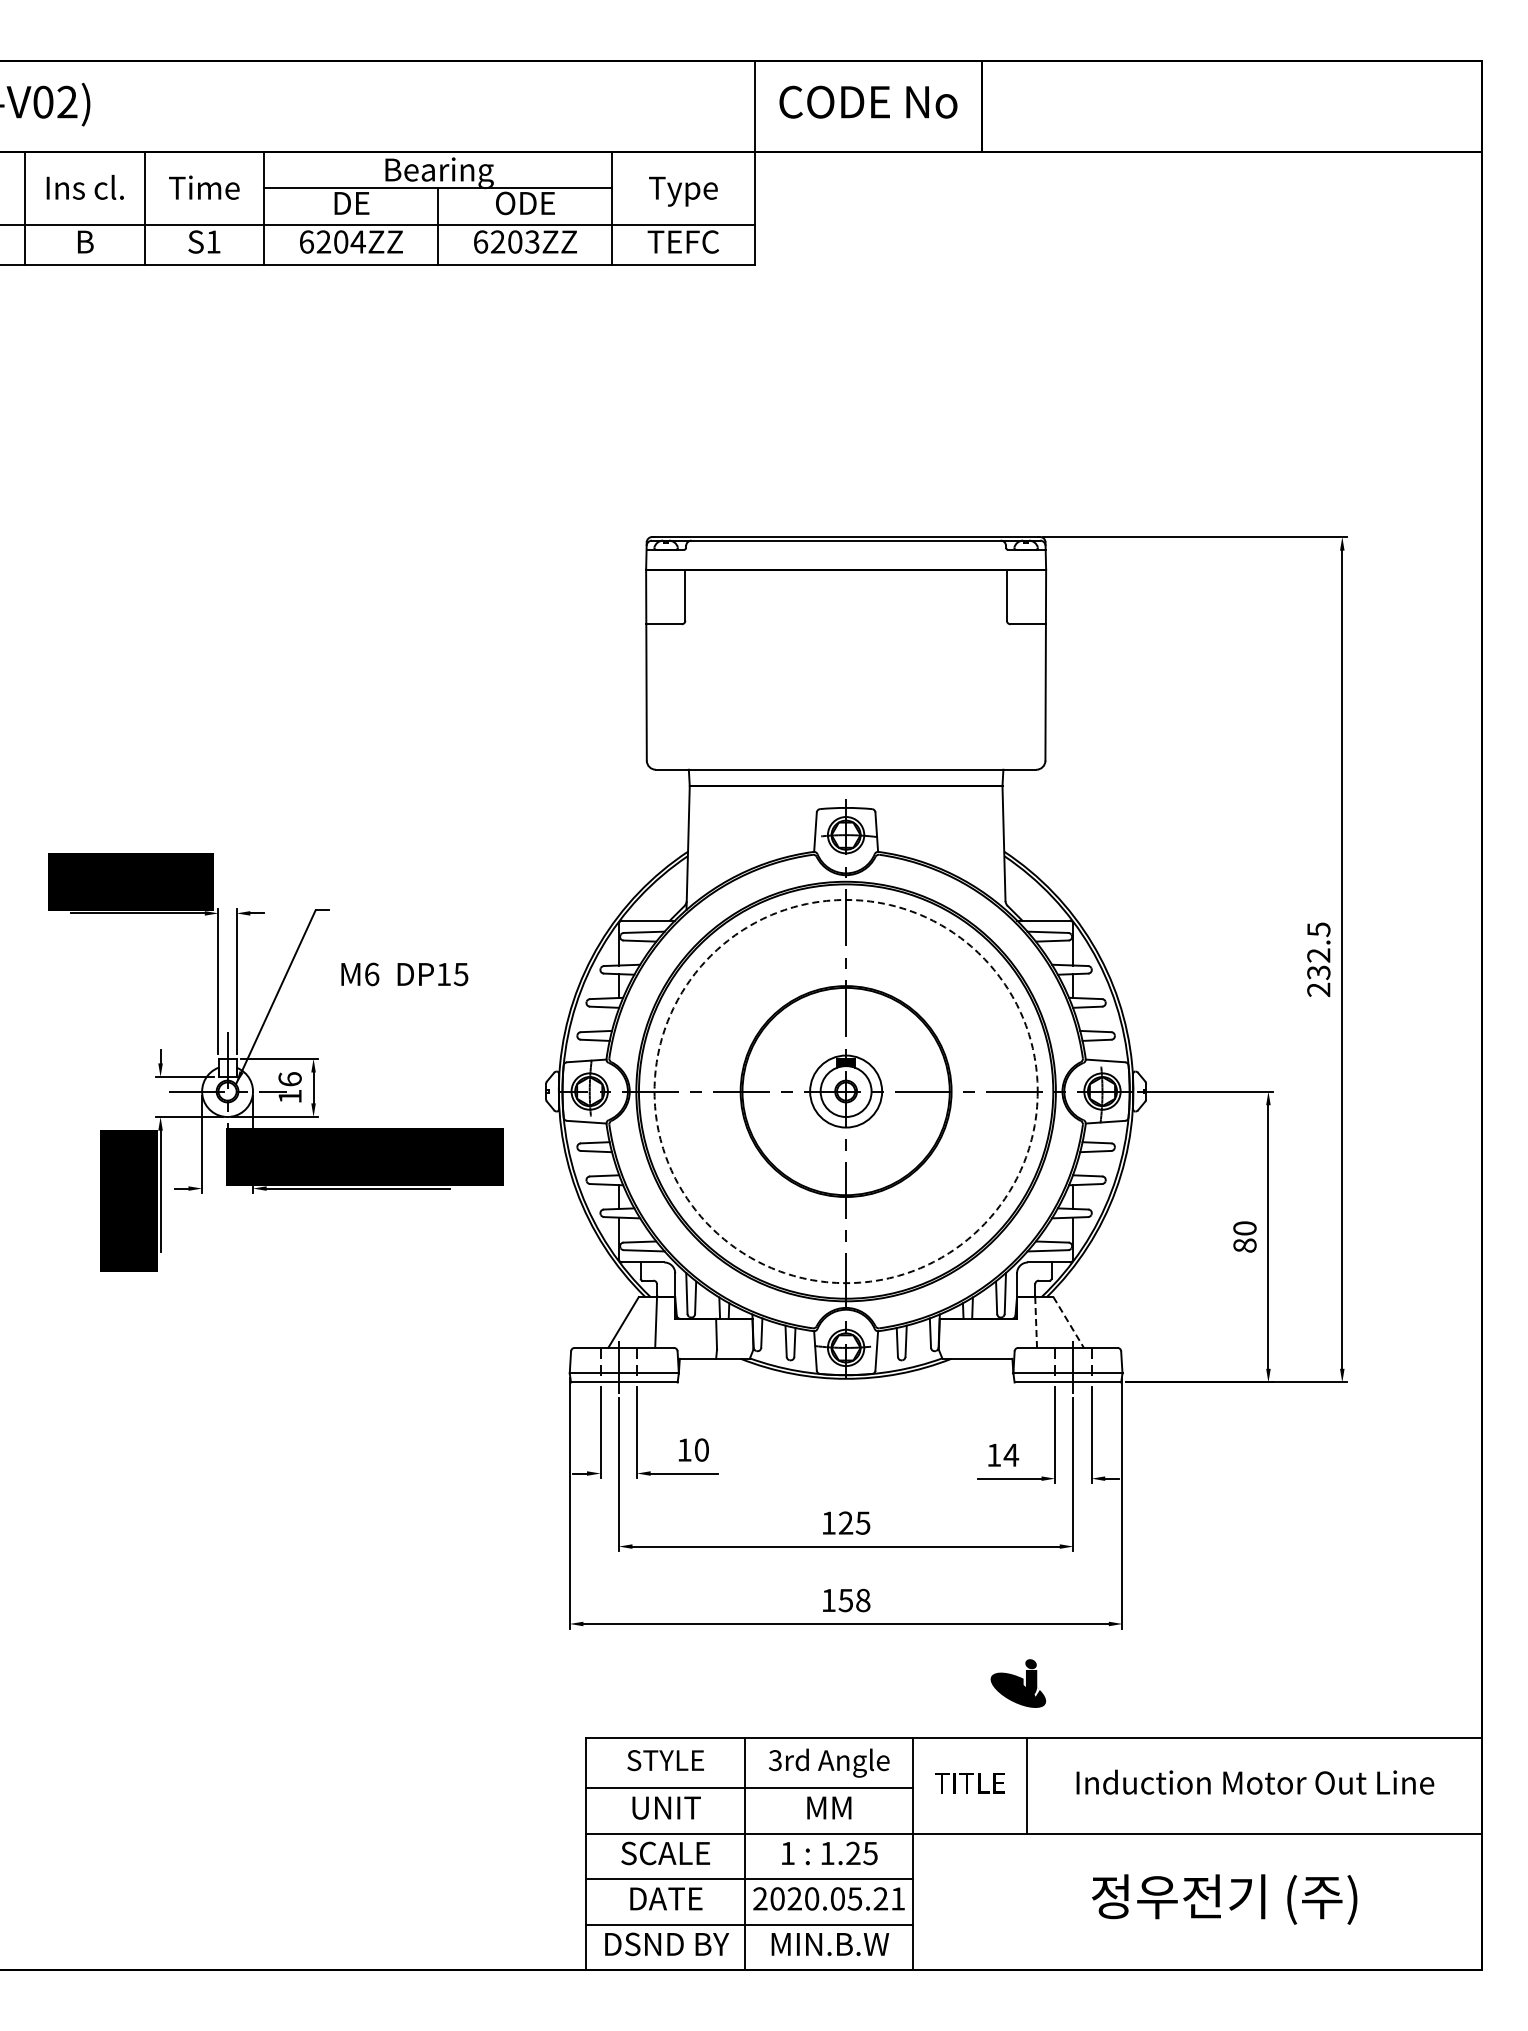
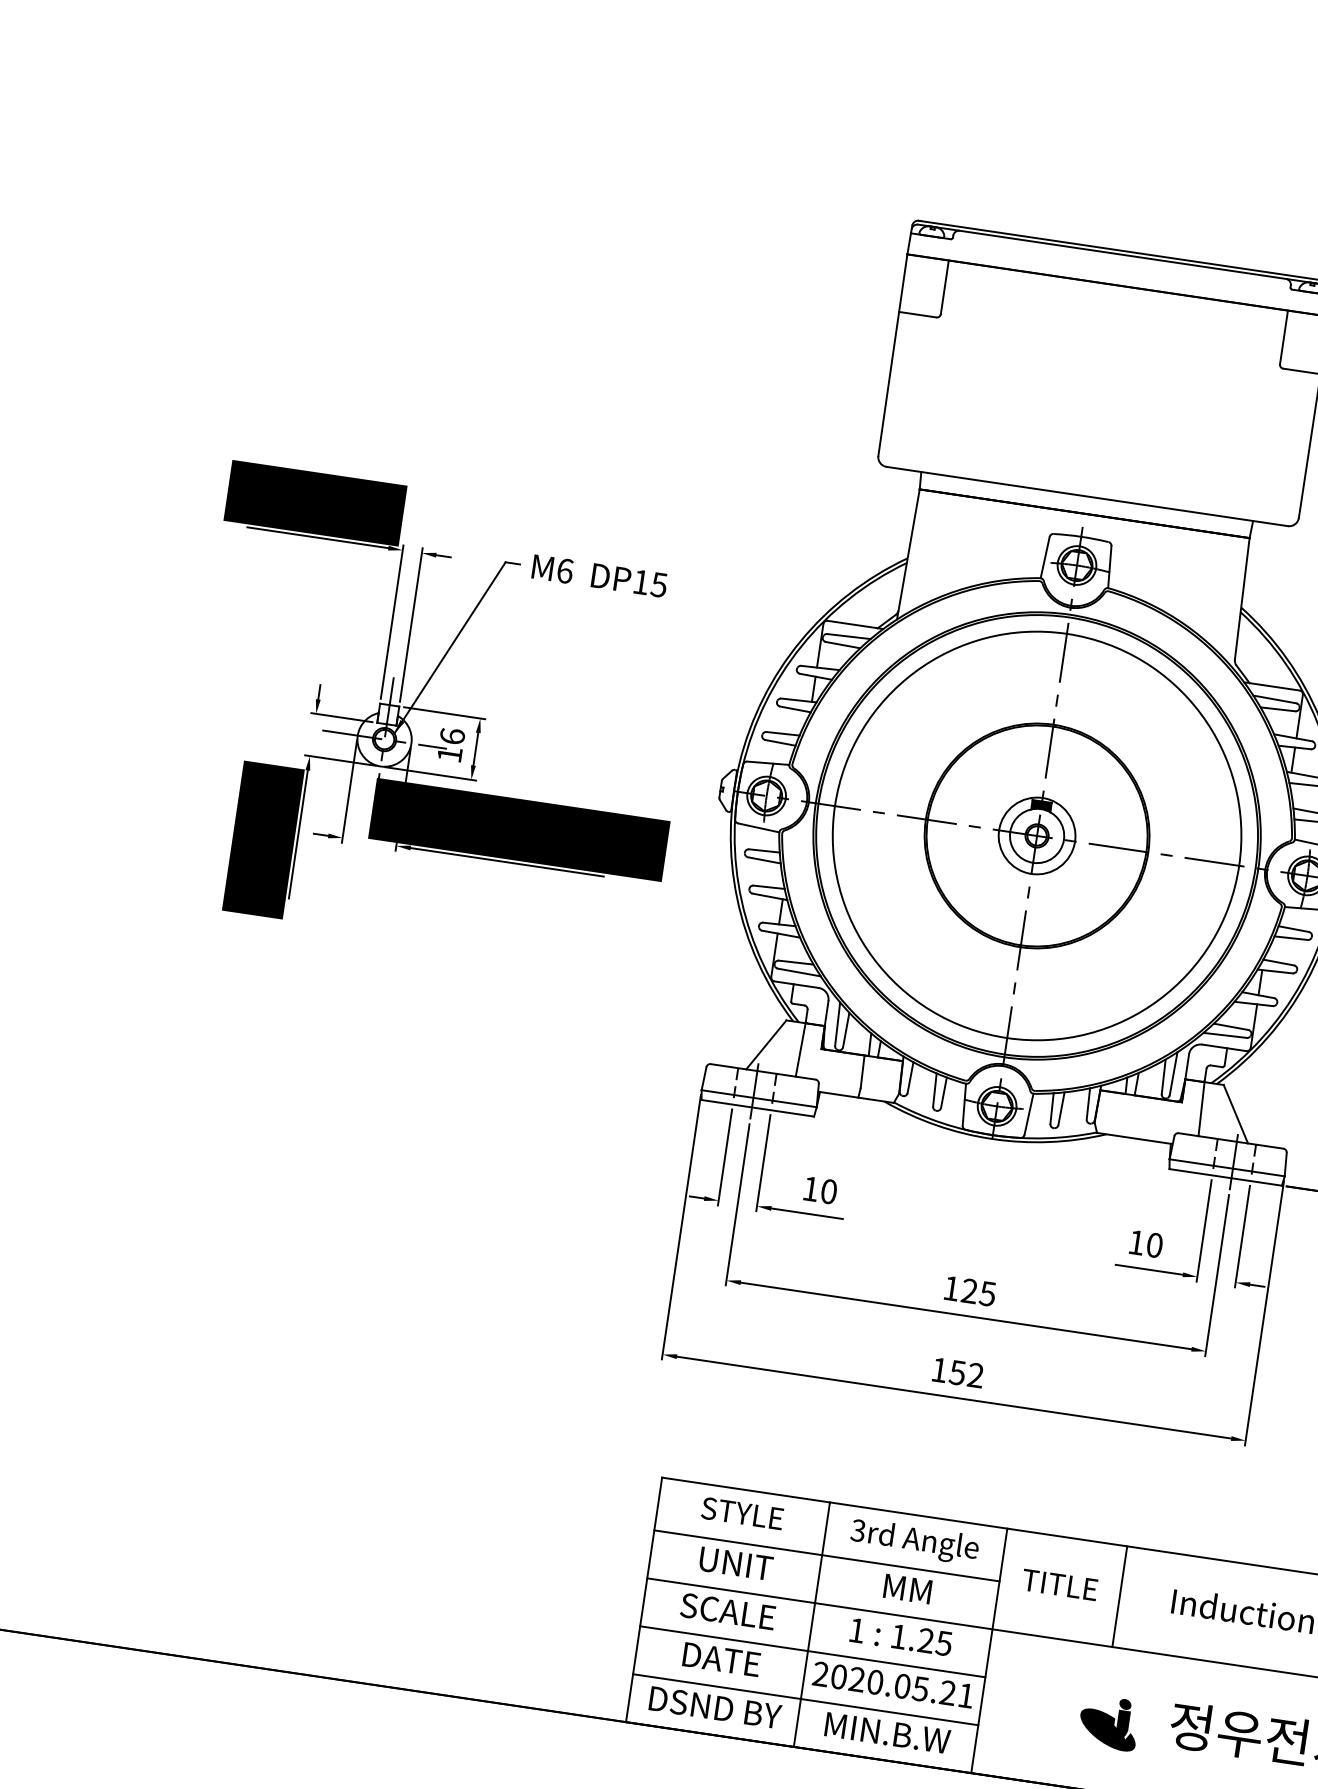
text: (404, 974) -> (599, 576), moved
circle: (845, 1091) -> (1036, 835), dashed -> solid
line: (1036, 1322) -> (1201, 1109), dashed -> solid
line: (1068, 1322) -> (1235, 1114), dashed -> solid
text: (1011, 1454) -> (1154, 1244), 14 -> 10
text: (863, 1600) -> (976, 1375), 158 -> 152
part: (1018, 1683) -> (1109, 1722), moved

